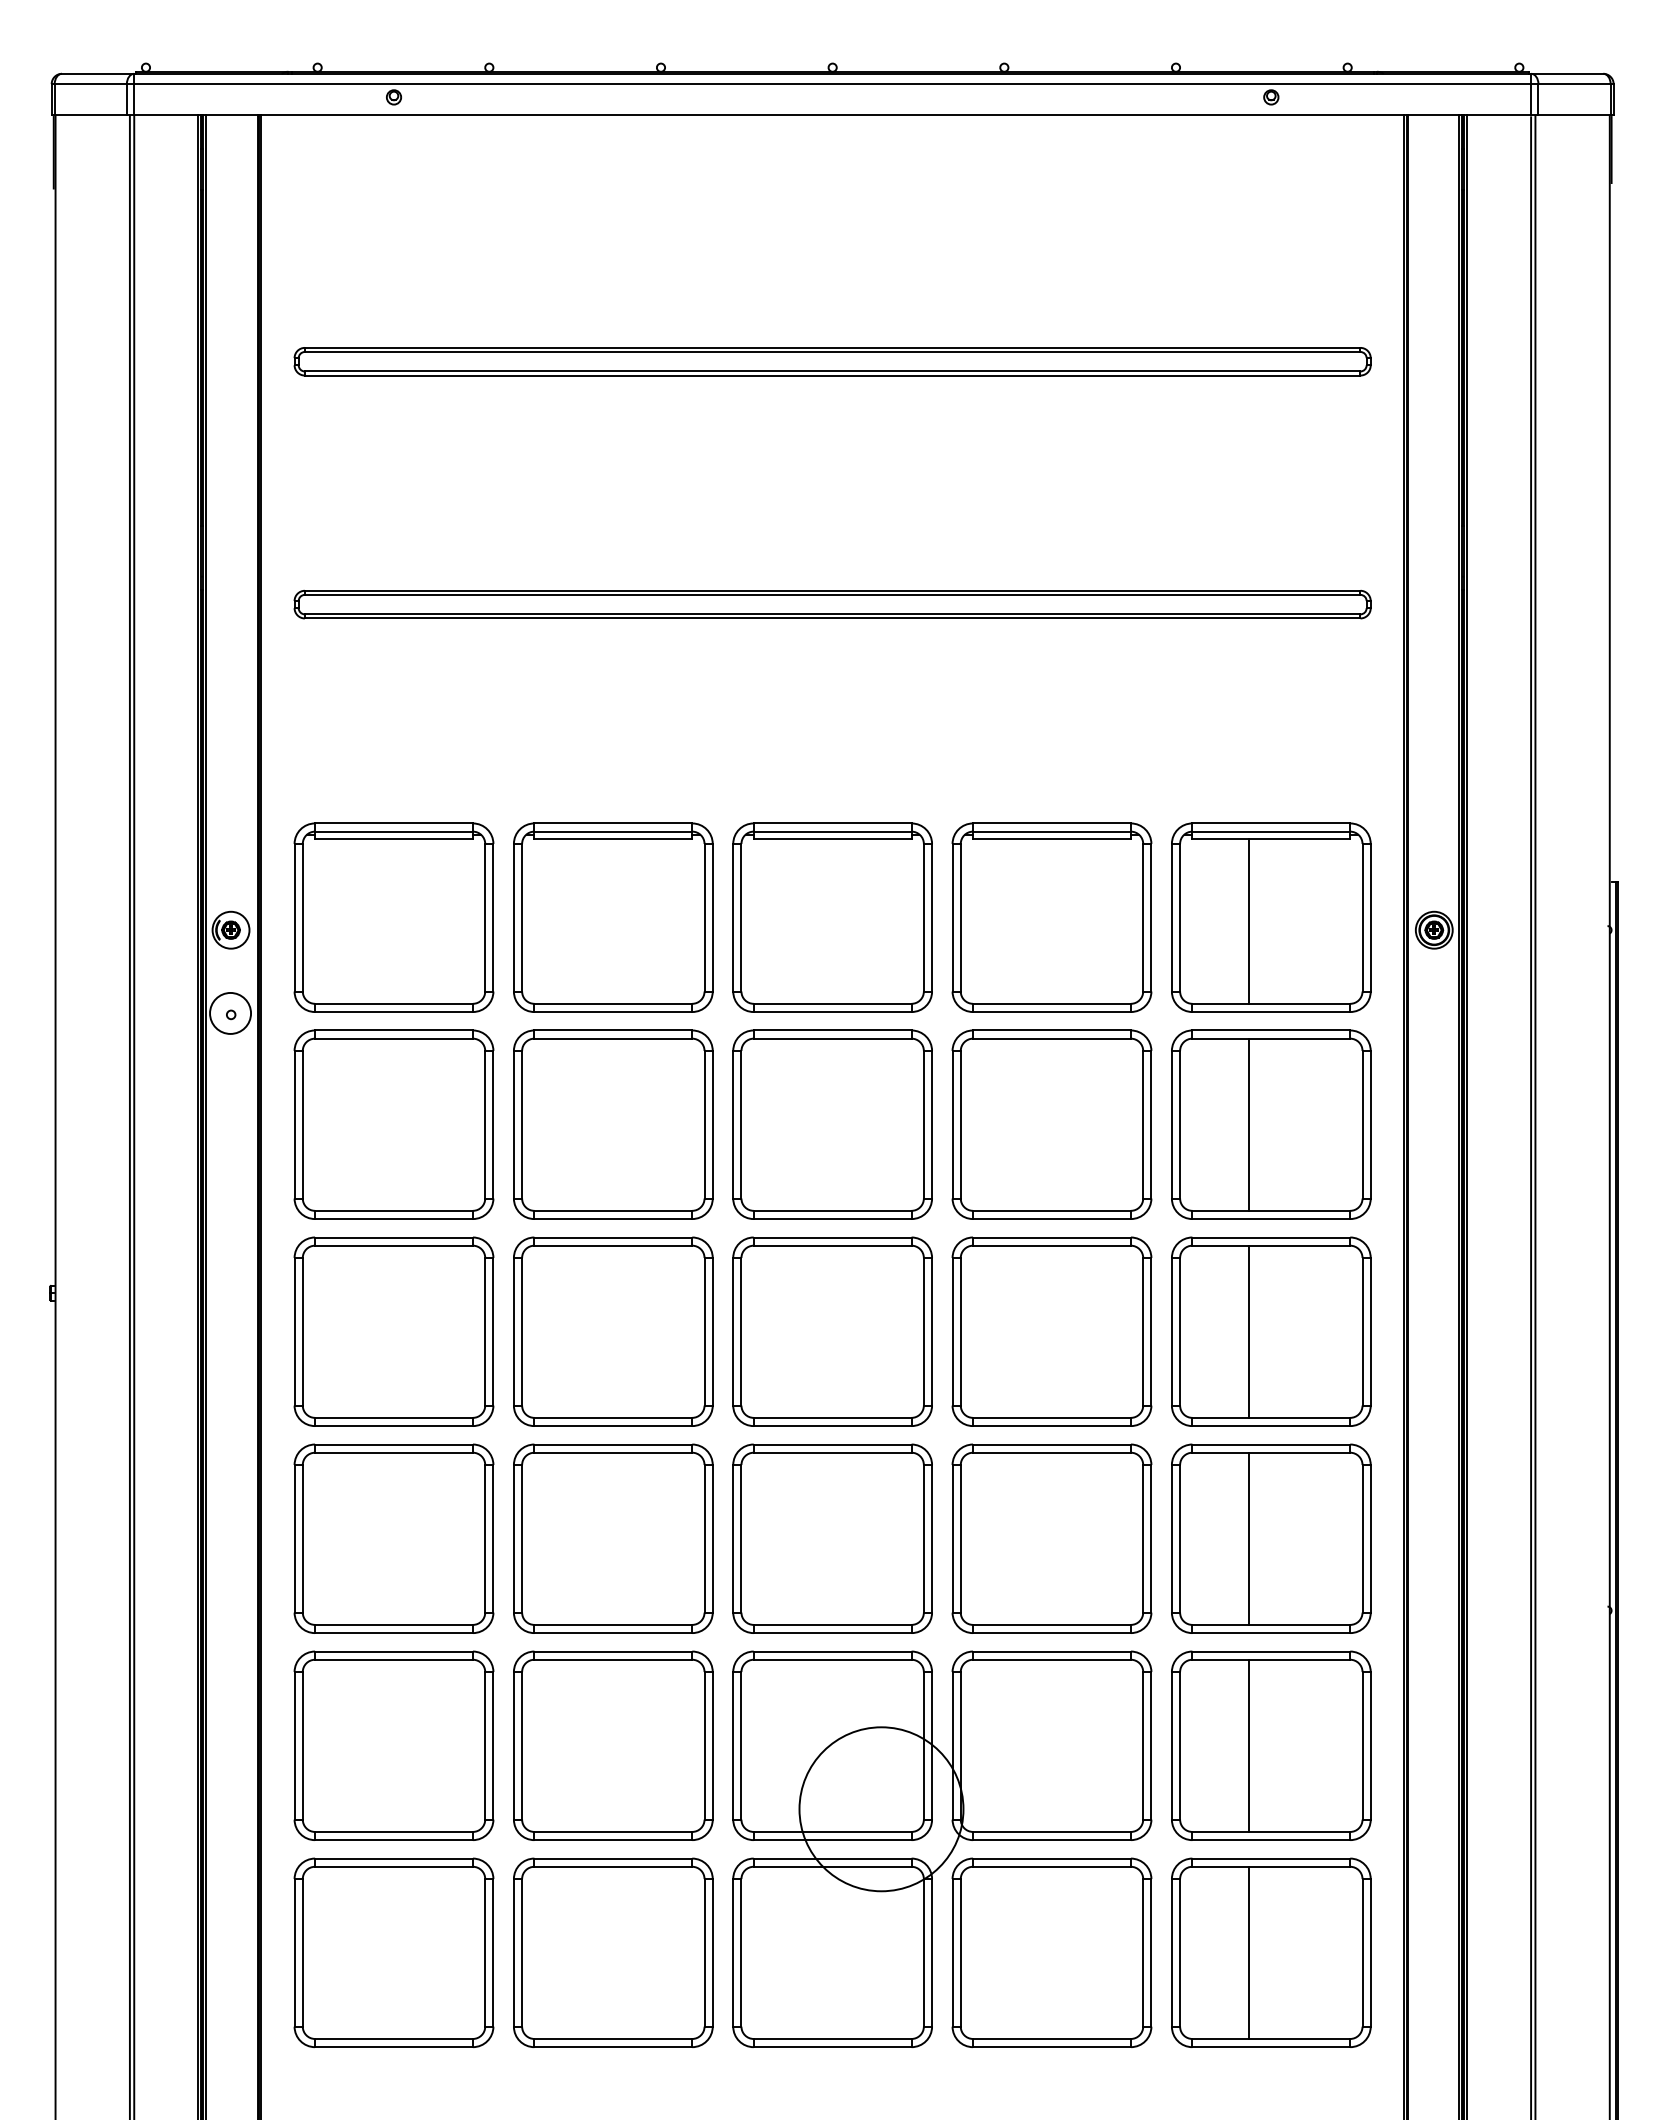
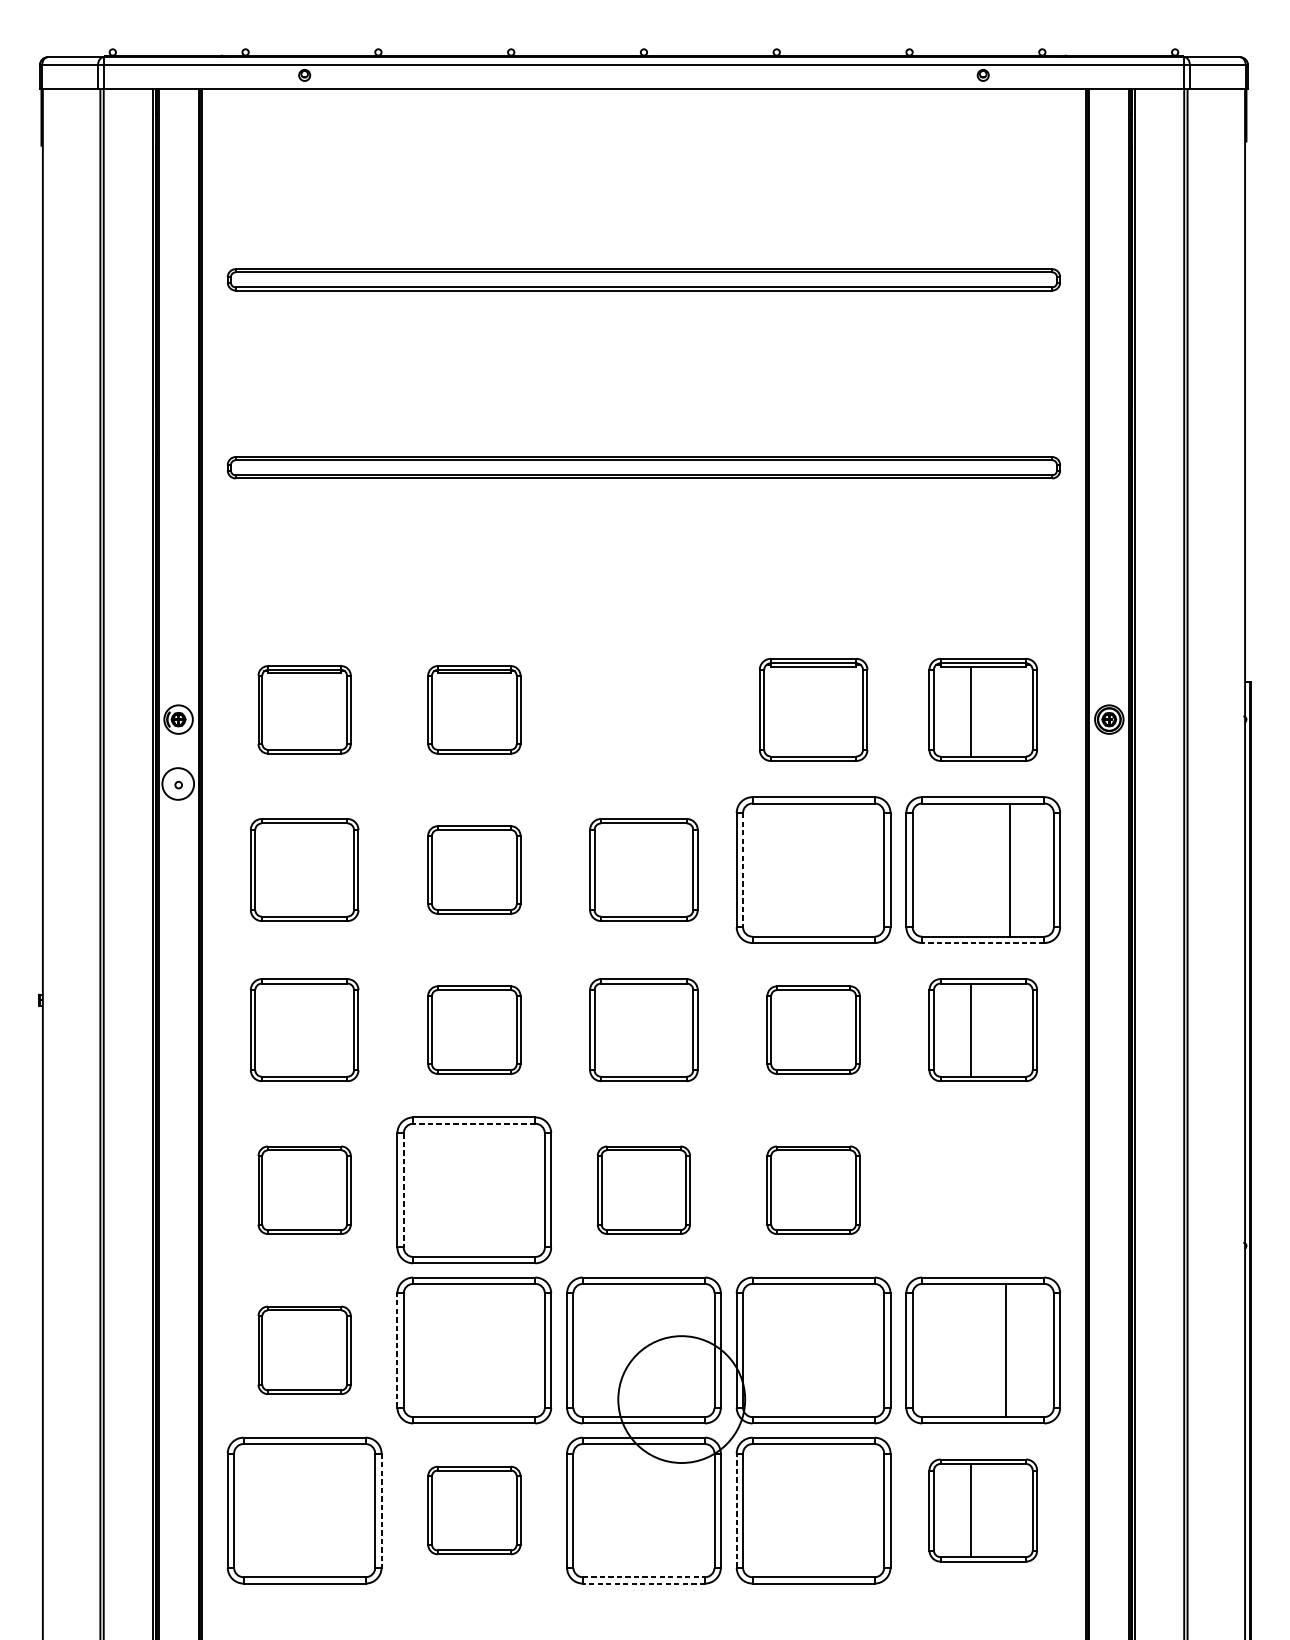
part: (393, 917) -> (304, 709), size x0.6
part: (613, 917) -> (474, 709), size x0.6
part: (832, 917) -> (643, 709), removed
part: (1051, 917) -> (813, 709), size x0.7
part: (1271, 917) -> (983, 709), size x0.7
part: (393, 1124) -> (304, 869), size x0.7
part: (613, 1124) -> (474, 869), size x0.6
part: (832, 1124) -> (643, 869), size x0.7
line: (960, 1124) -> (742, 869), solid -> dashed
line: (1248, 1124) -> (1009, 869), moved
line: (1271, 1219) -> (983, 943), solid -> dashed
part: (393, 1331) -> (304, 1030), size x0.7
part: (613, 1331) -> (474, 1030), size x0.6
part: (832, 1331) -> (643, 1030), size x0.7
part: (1051, 1331) -> (813, 1030), size x0.6
part: (1271, 1331) -> (983, 1030), size x0.7
line: (613, 1452) -> (474, 1123), solid -> dashed
part: (393, 1538) -> (304, 1190), size x0.6
line: (522, 1538) -> (404, 1190), solid -> dashed
part: (832, 1538) -> (643, 1190), size x0.6
part: (1051, 1538) -> (813, 1190), size x0.6
part: (1271, 1538) -> (983, 1190), removed
part: (393, 1745) -> (304, 1350), size x0.6
line: (513, 1745) -> (397, 1350), solid -> dashed
line: (1248, 1745) -> (1005, 1350), moved
line: (493, 1952) -> (381, 1510), solid -> dashed
part: (613, 1952) -> (474, 1510), size x0.6
line: (952, 1952) -> (736, 1510), solid -> dashed
part: (1271, 1952) -> (983, 1510), size x0.7
line: (832, 2038) -> (643, 1576), solid -> dashed
line: (832, 2047) -> (643, 1583), solid -> dashed

